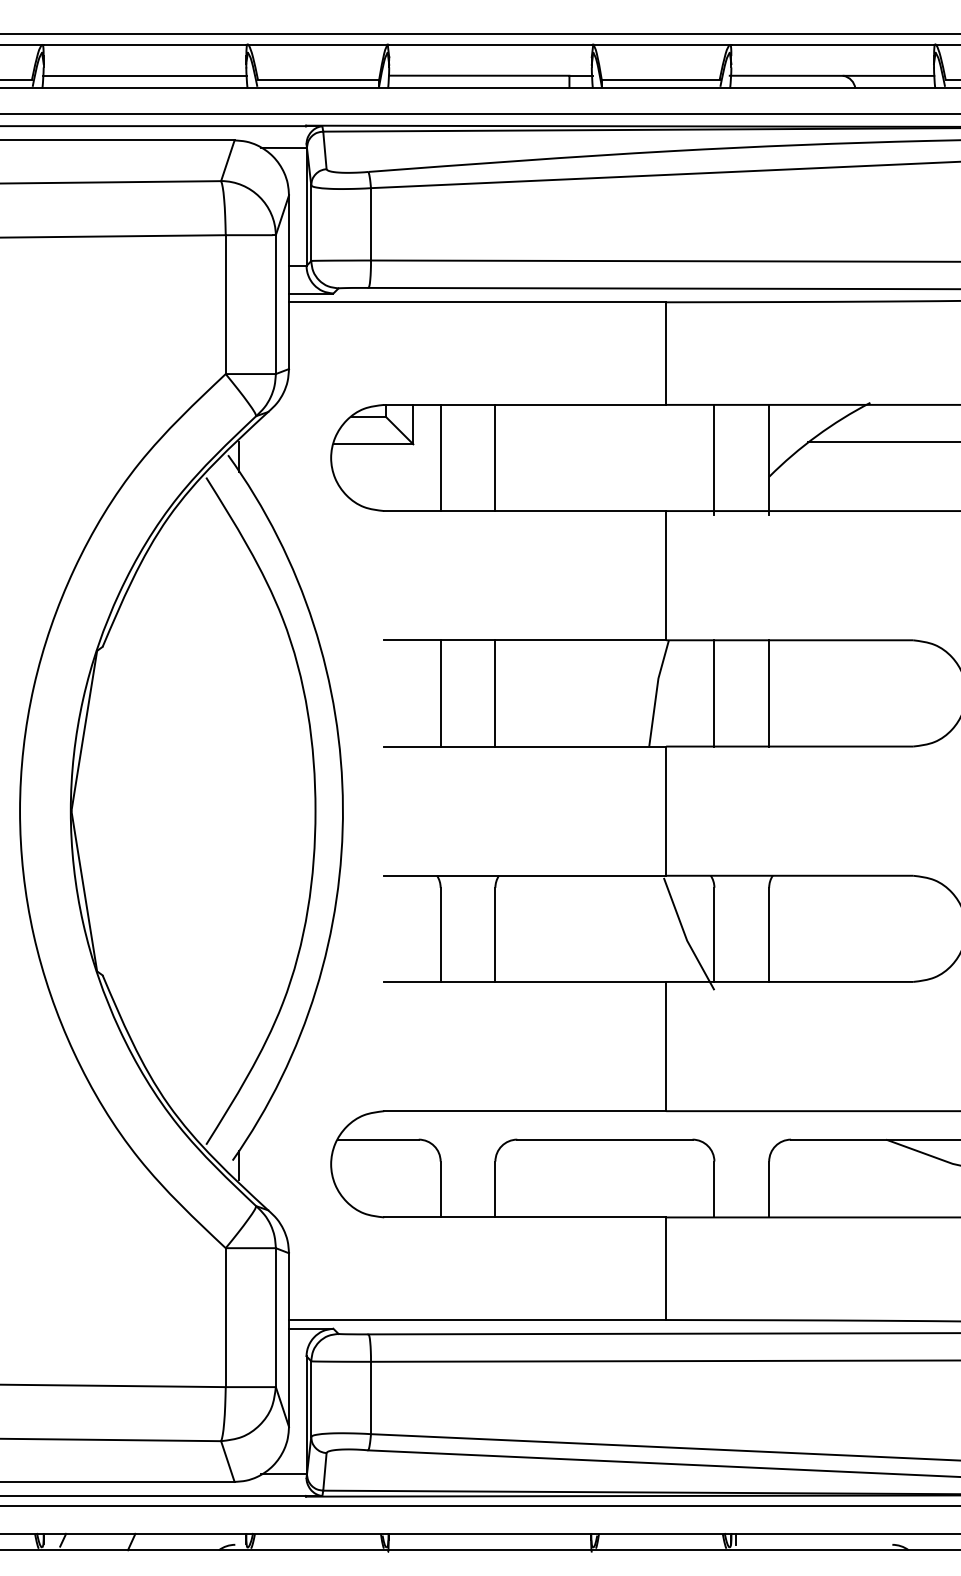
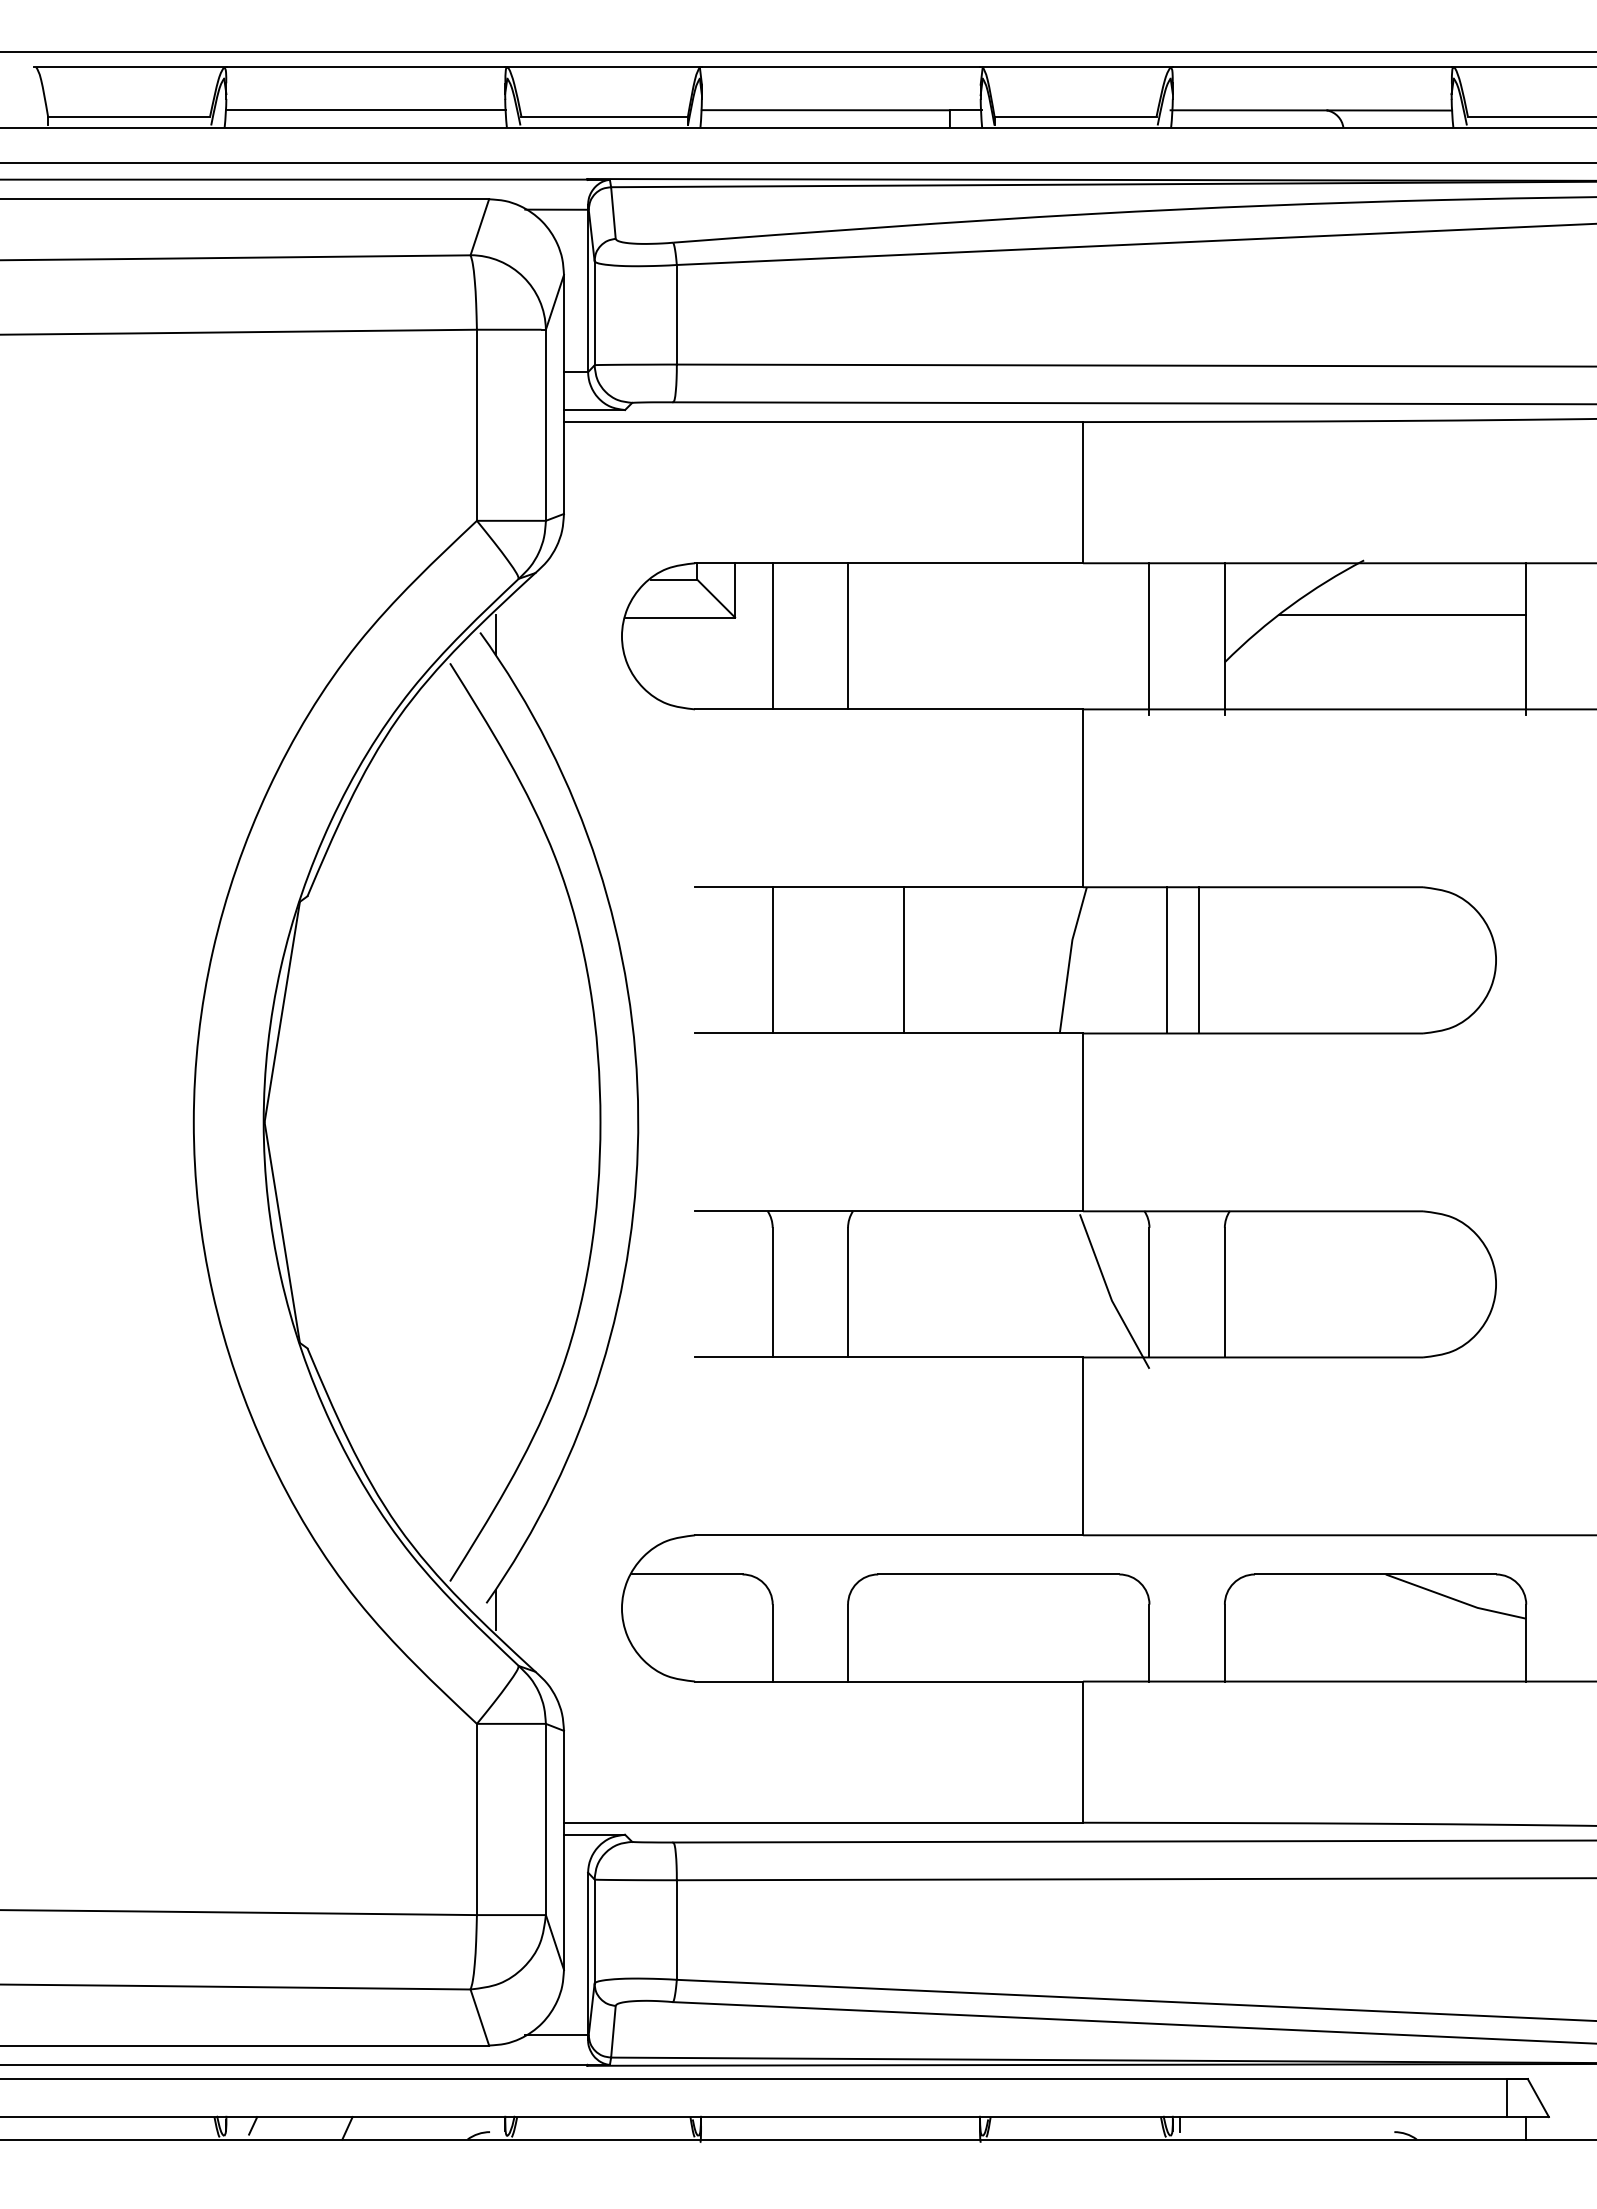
line: (495, 693) -> (904, 960), moved
line: (714, 693) -> (1199, 960), moved
line: (768, 693) -> (1166, 960), moved

